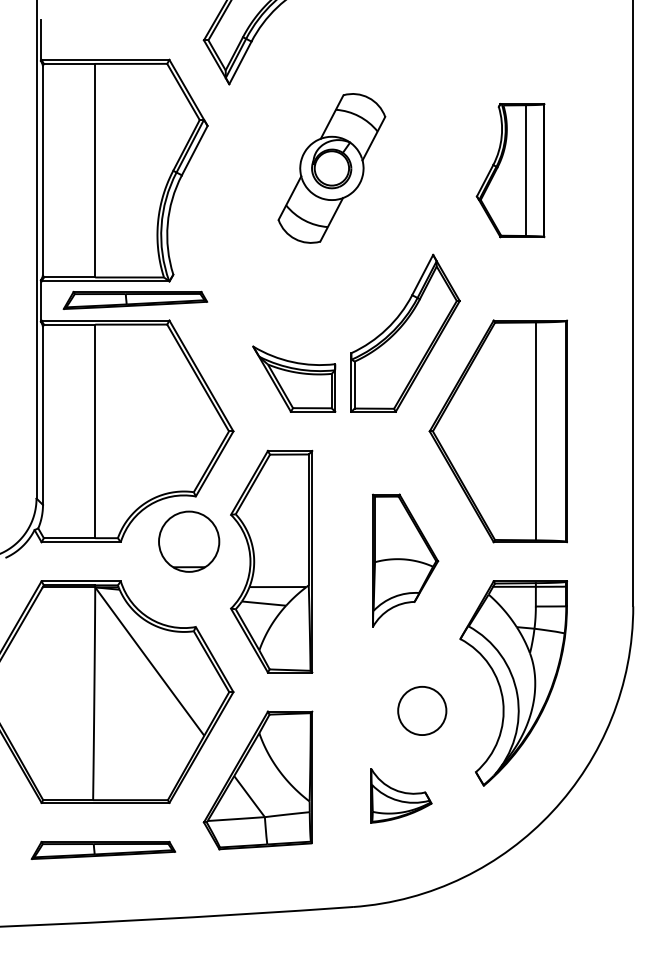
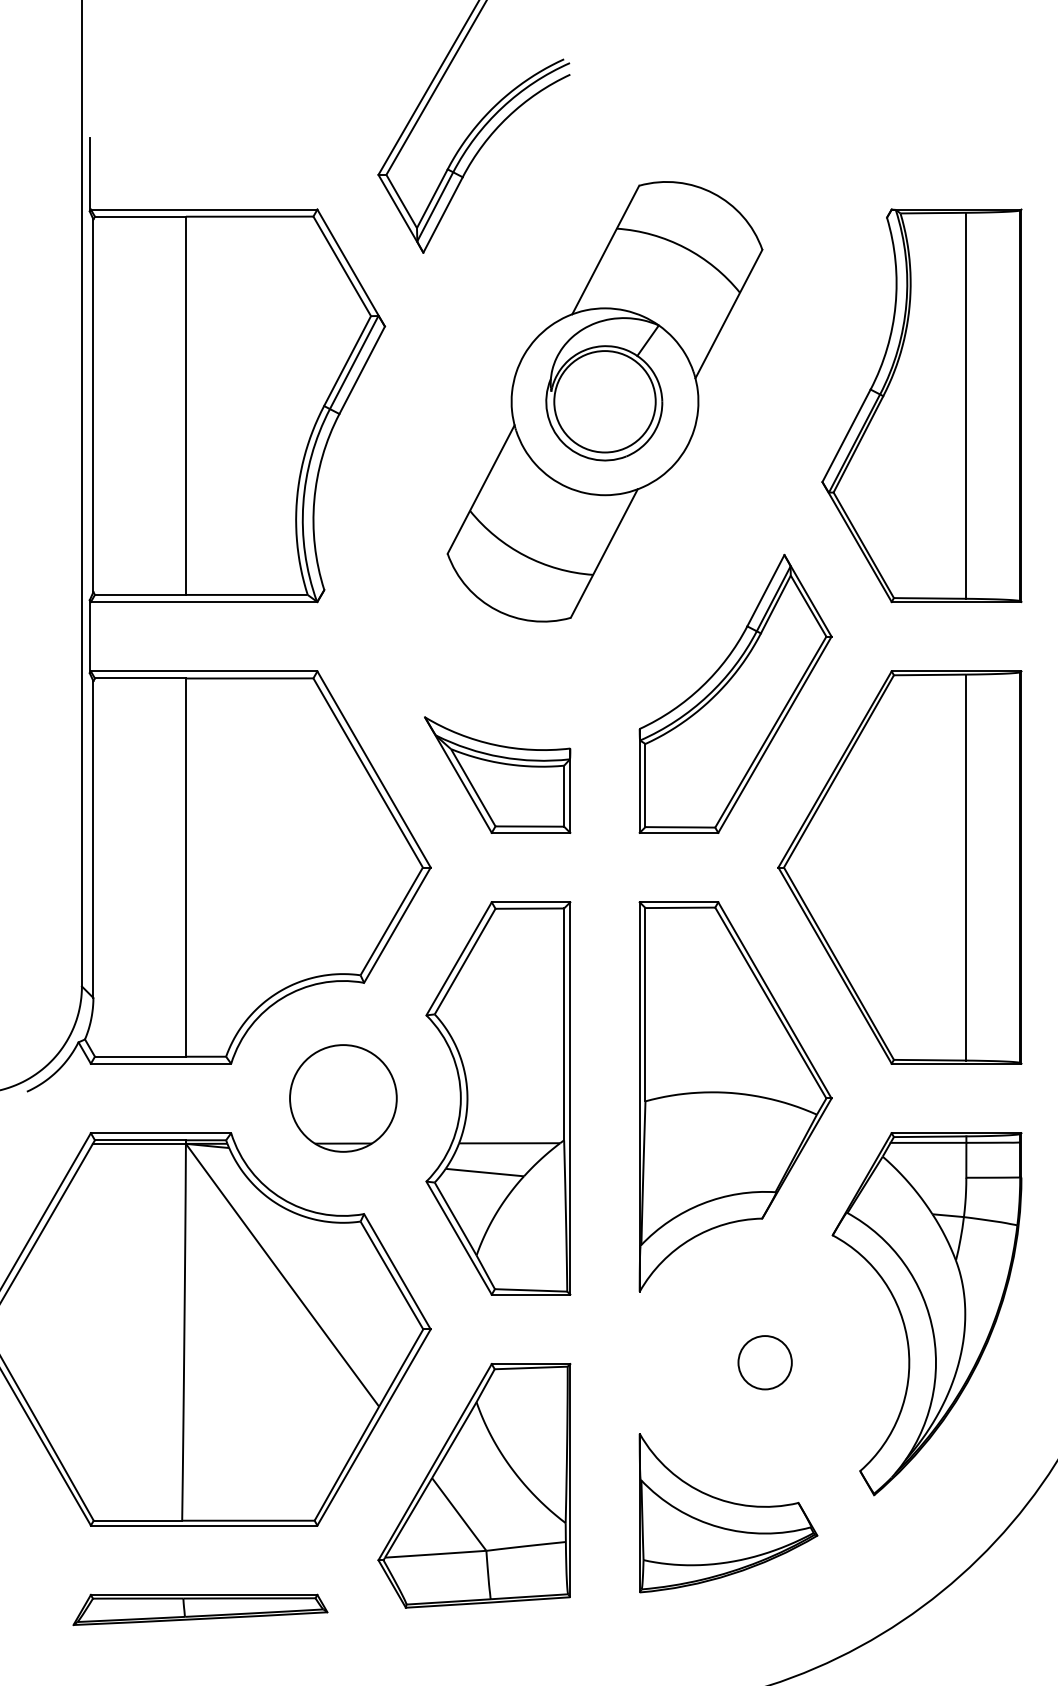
part: (331, 168) -> (604, 401), size x1.67
part: (510, 170) -> (921, 405), size x1.67
part: (135, 299) -> (257, 633), removed
part: (294, 378) -> (498, 773), moved
part: (189, 541) -> (344, 1098), moved
part: (405, 560) -> (735, 1096), size x1.67
circle: (422, 710) -> (765, 1361), size x0.62
part: (401, 795) -> (728, 1512), size x1.67

